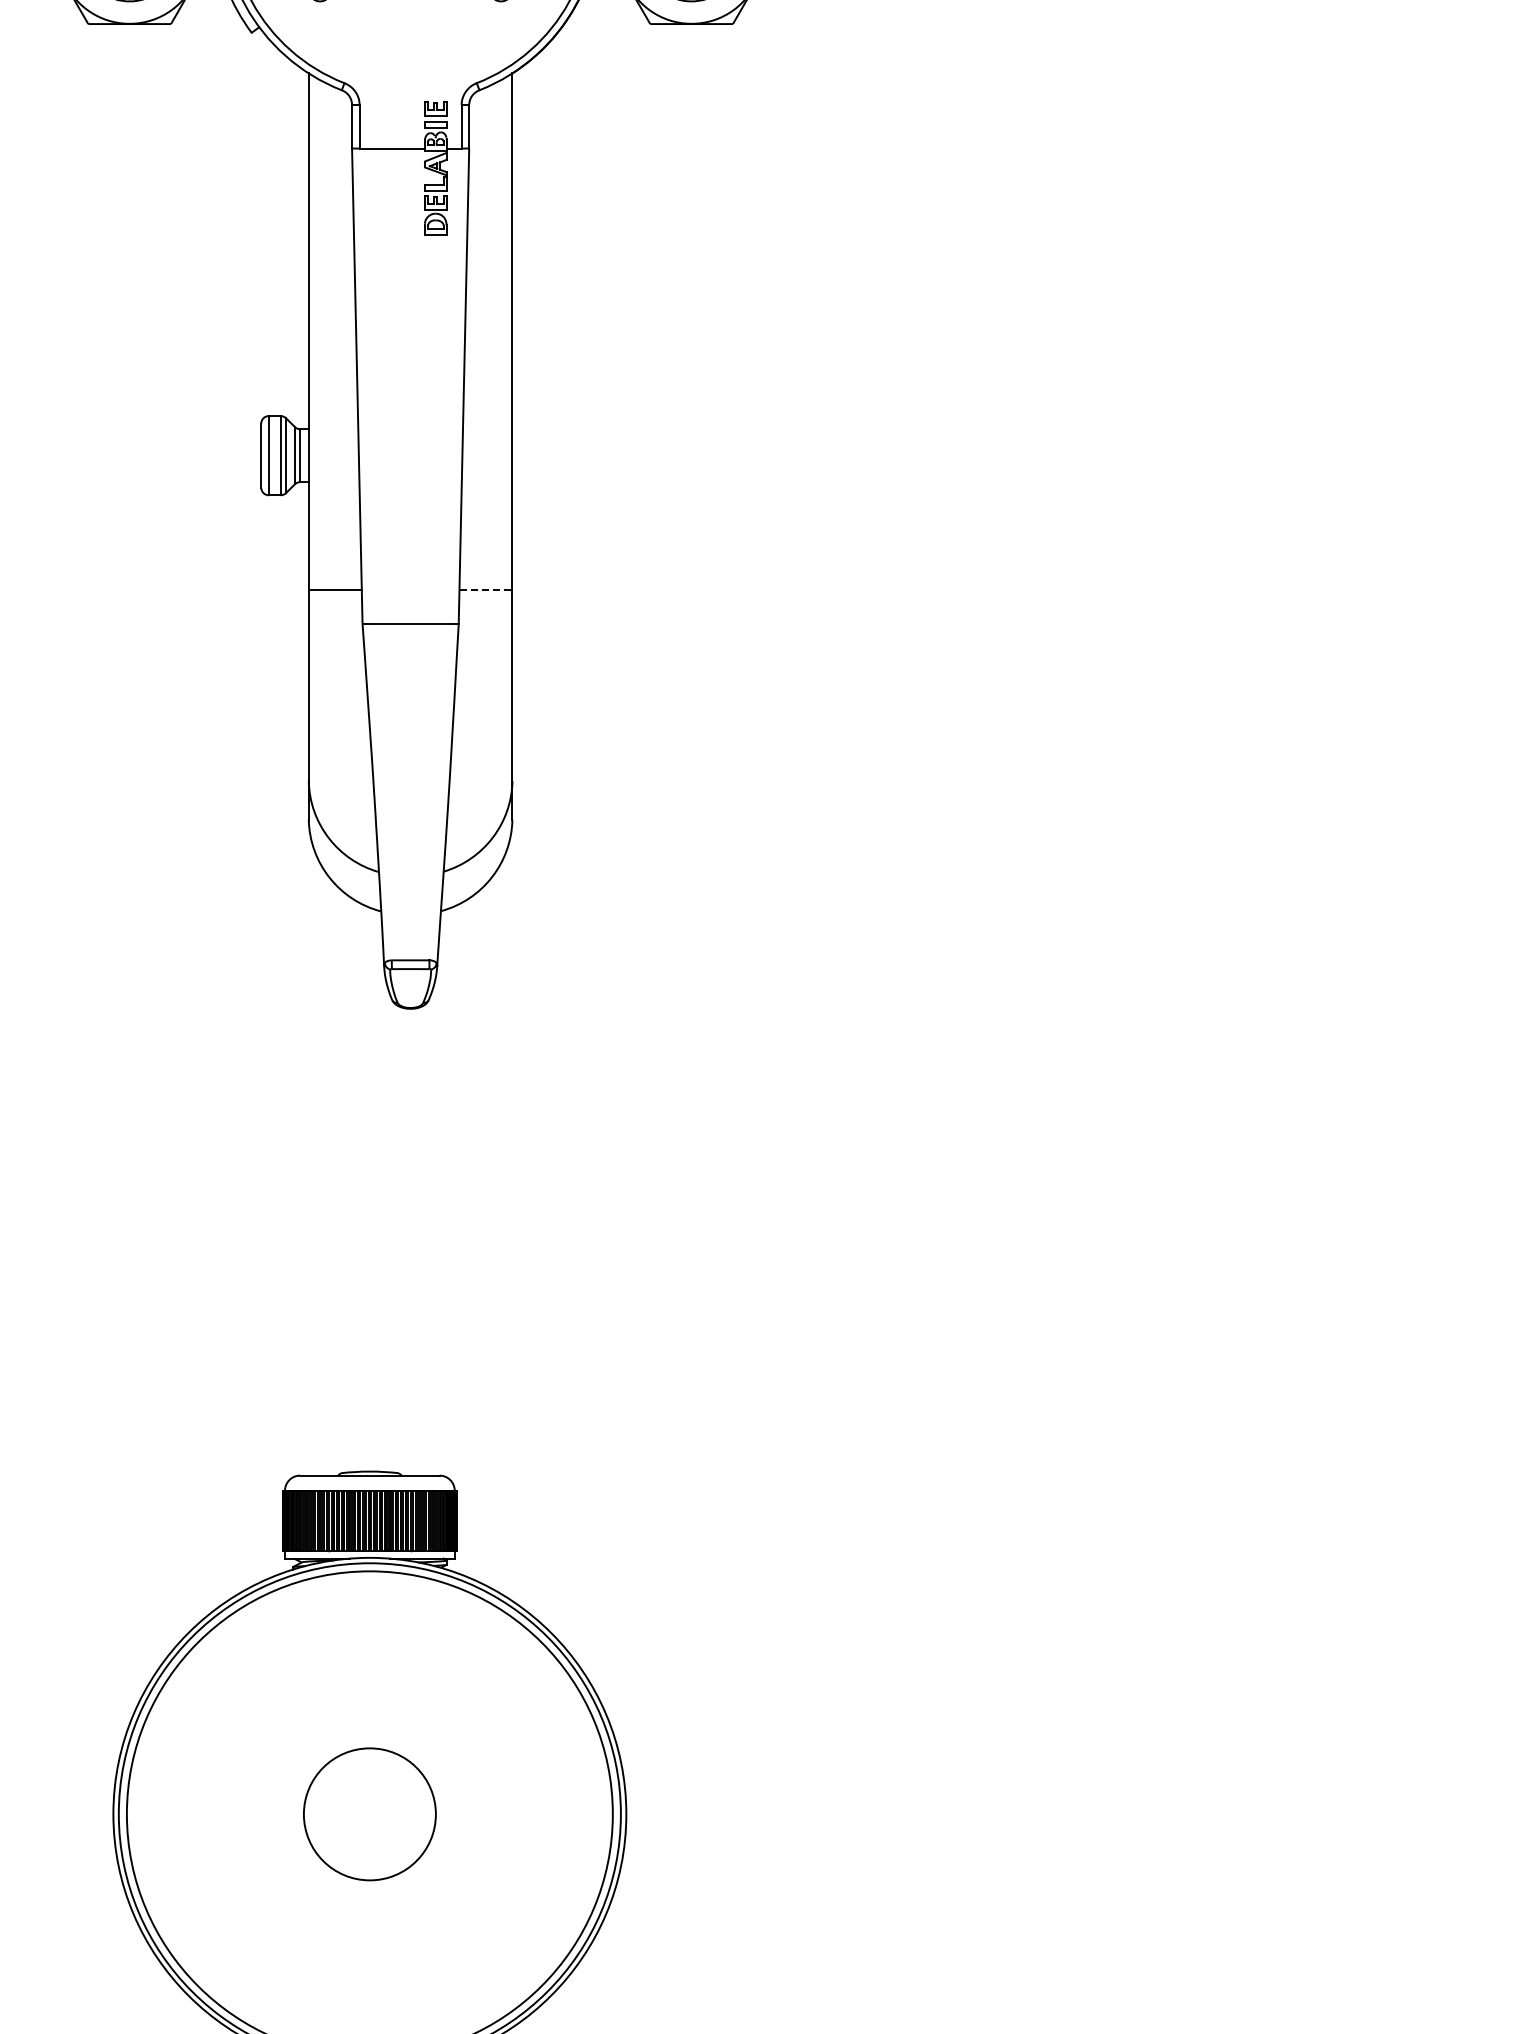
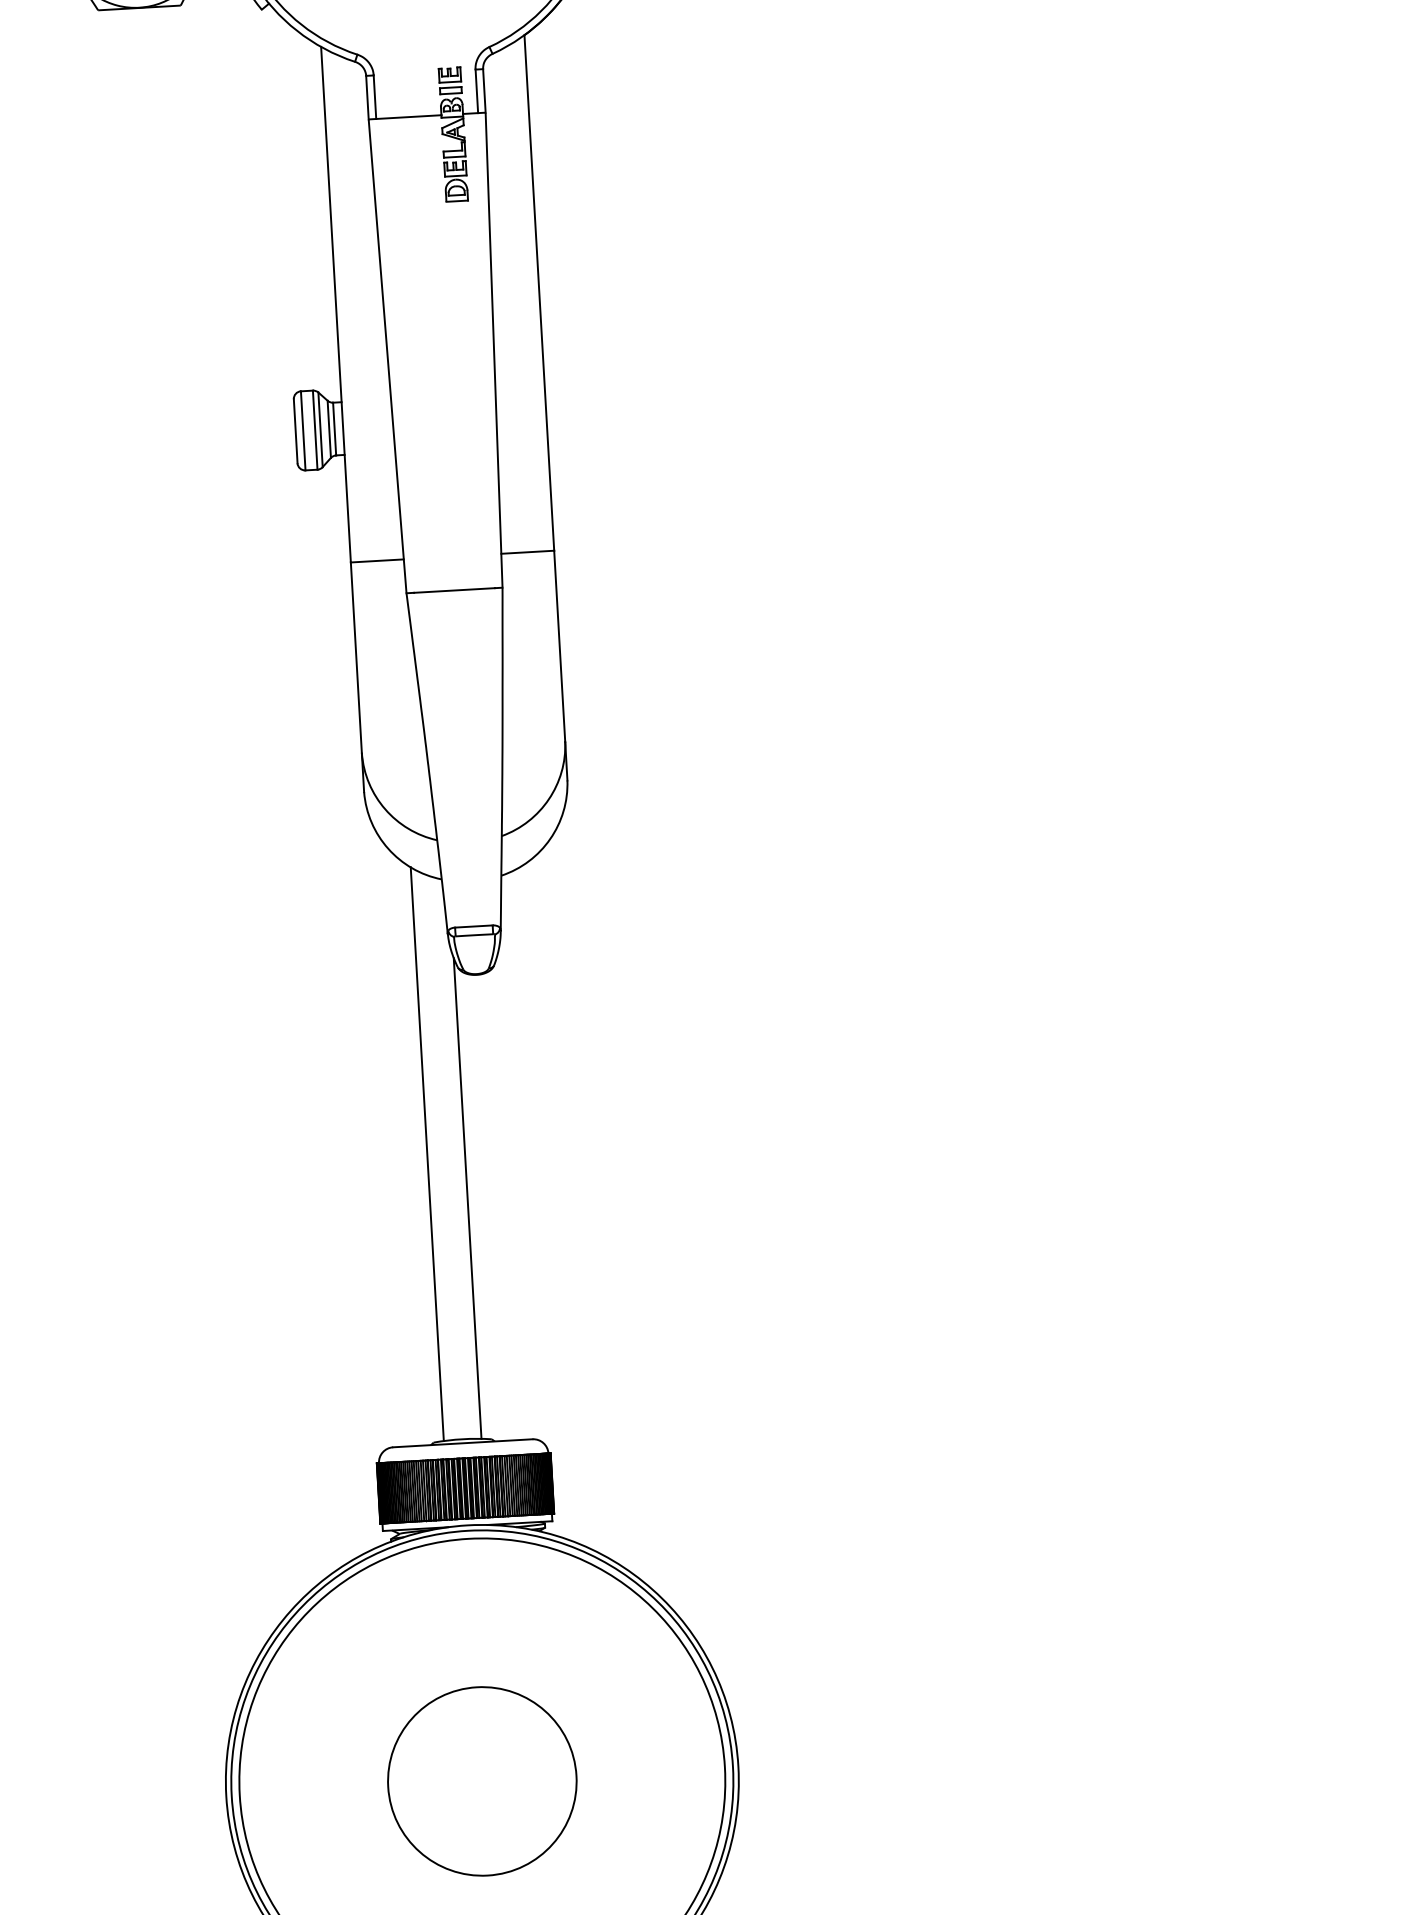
line: (486, 589) -> (528, 551), dashed -> solid
line: (351, 1184) -> (427, 1153), added
line: (388, 1231) -> (467, 1198), added
circle: (369, 1814) -> (481, 1781), size x1.43

